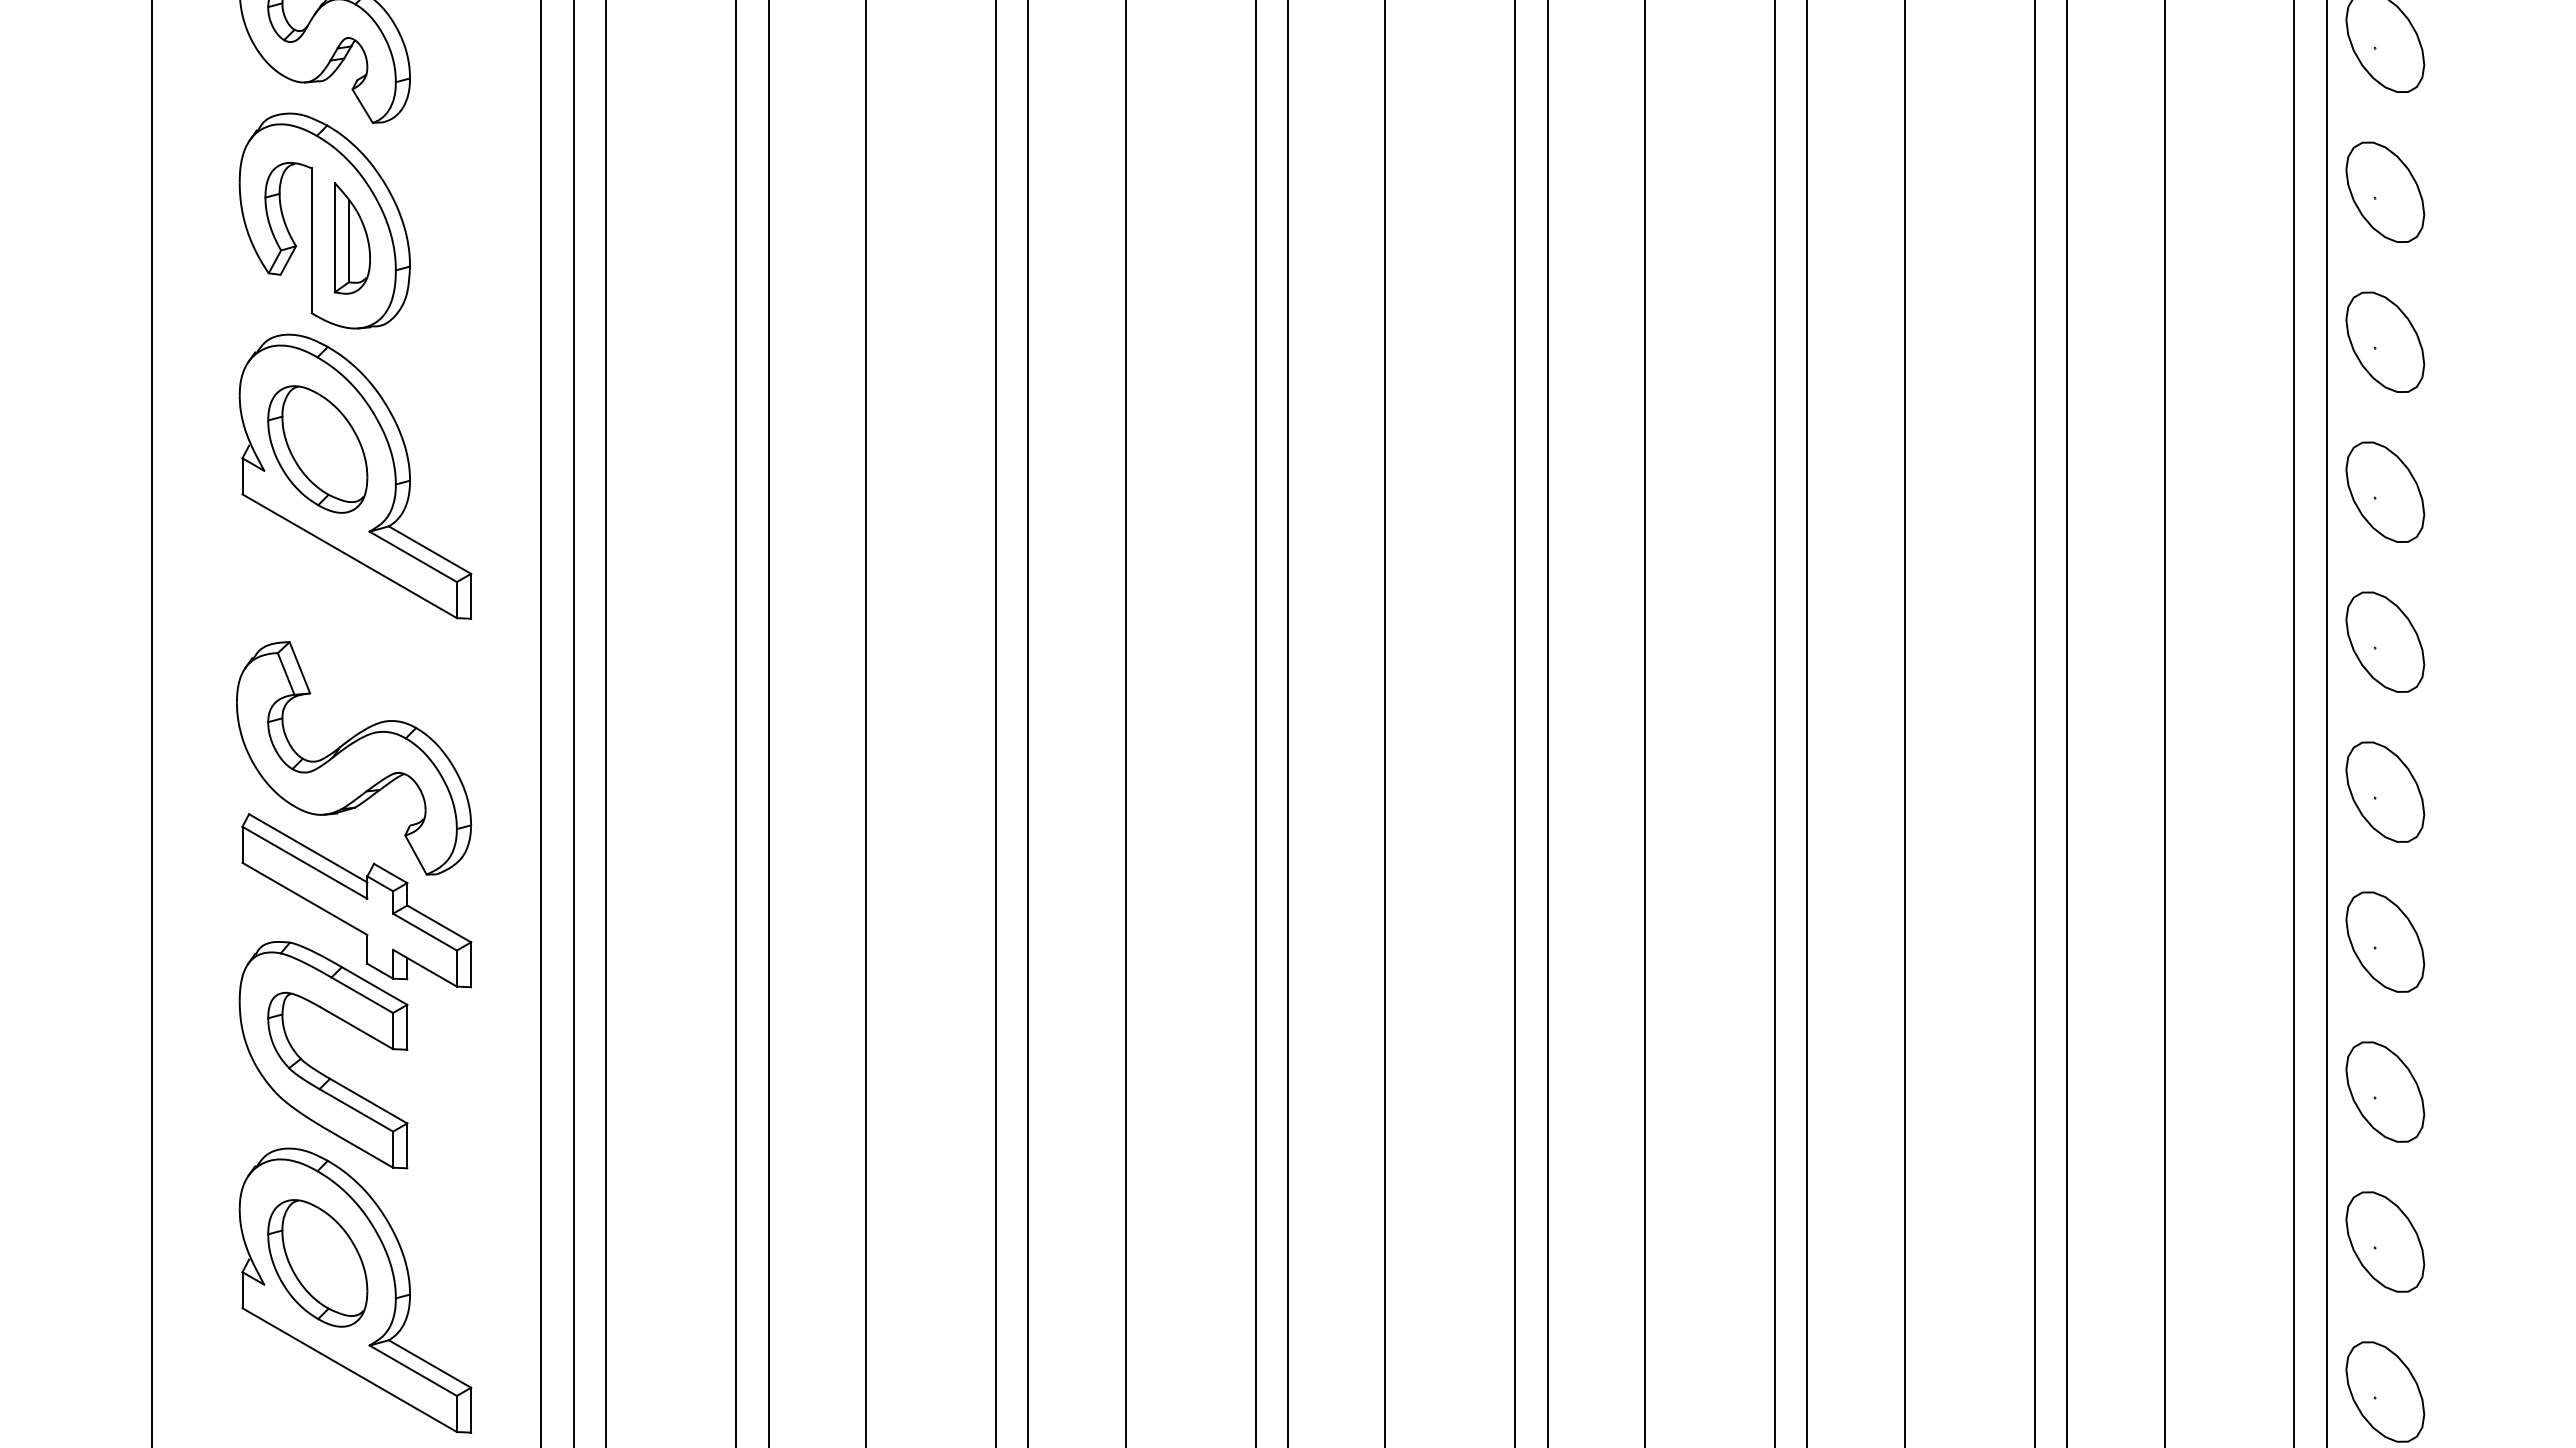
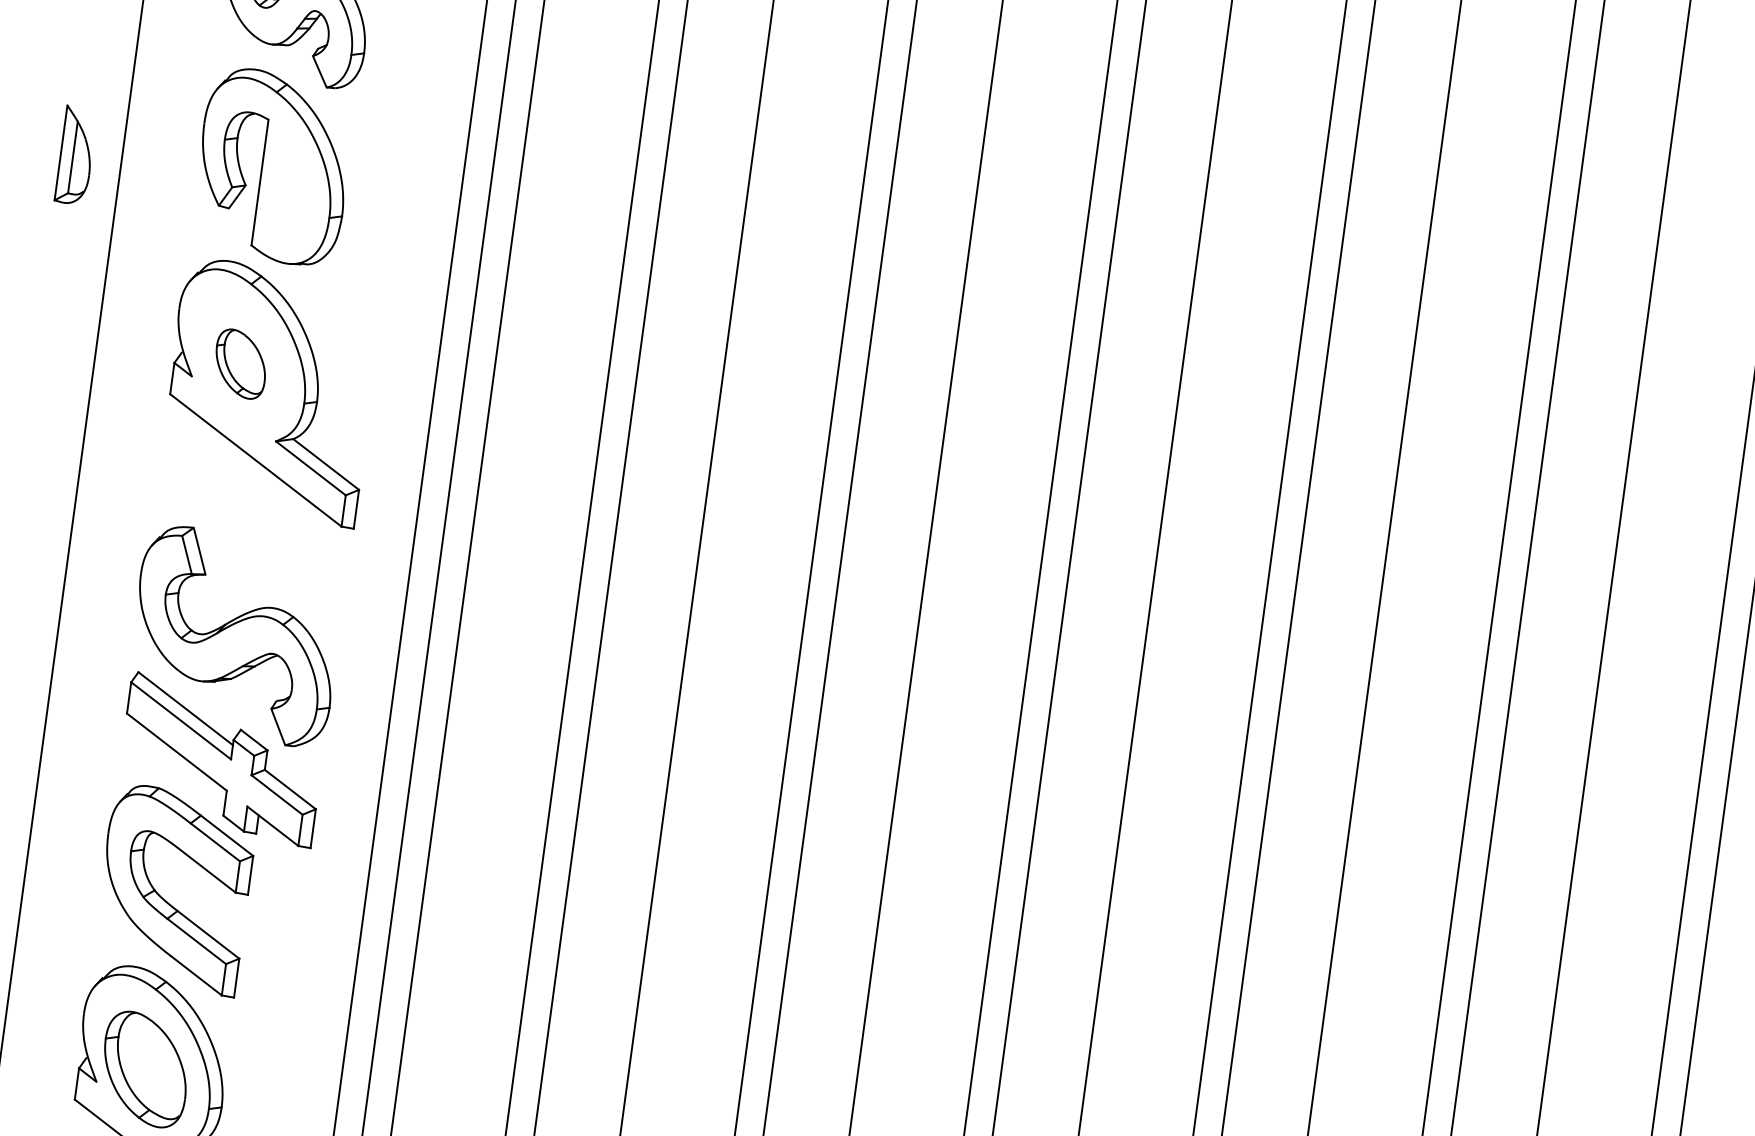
part: (351, 238) -> (75, 155), moved
part: (317, 449) -> (240, 364), size x0.6

